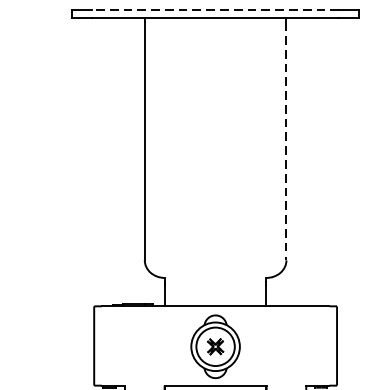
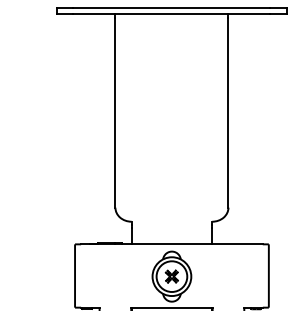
line: (215, 9) -> (171, 7), dashed -> solid
line: (286, 142) -> (228, 113), dashed -> solid

